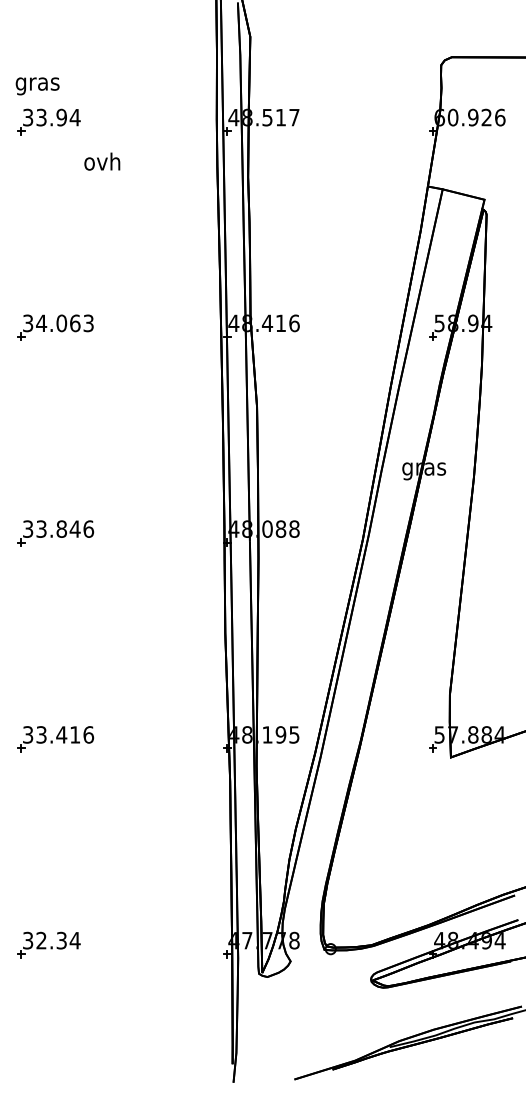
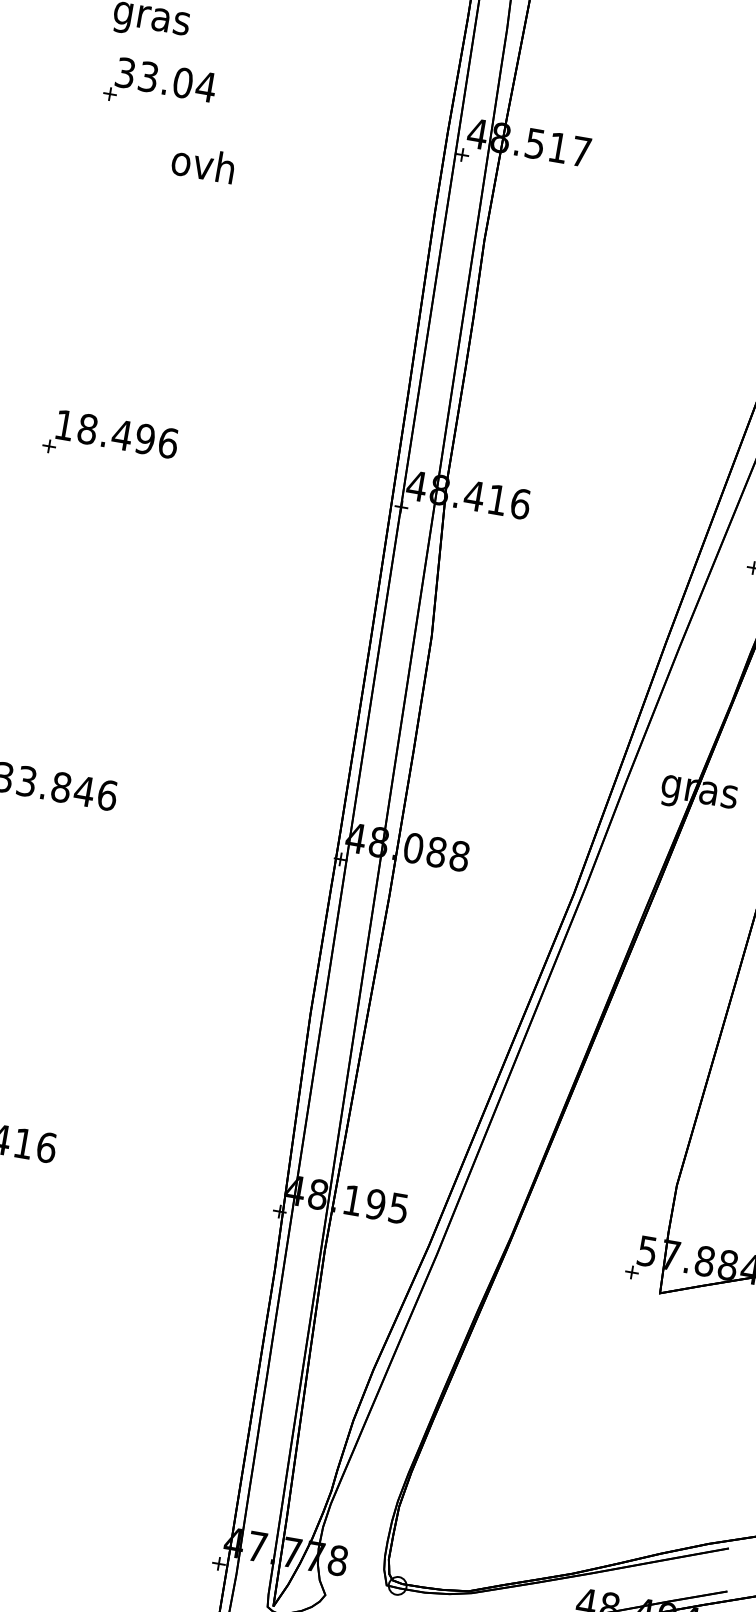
text: (61, 117) -> (182, 82), 33.94 -> 33.04
text: (102, 161) -> (203, 163), moved
text: (58, 323) -> (116, 434), 34.063 -> 18.496

